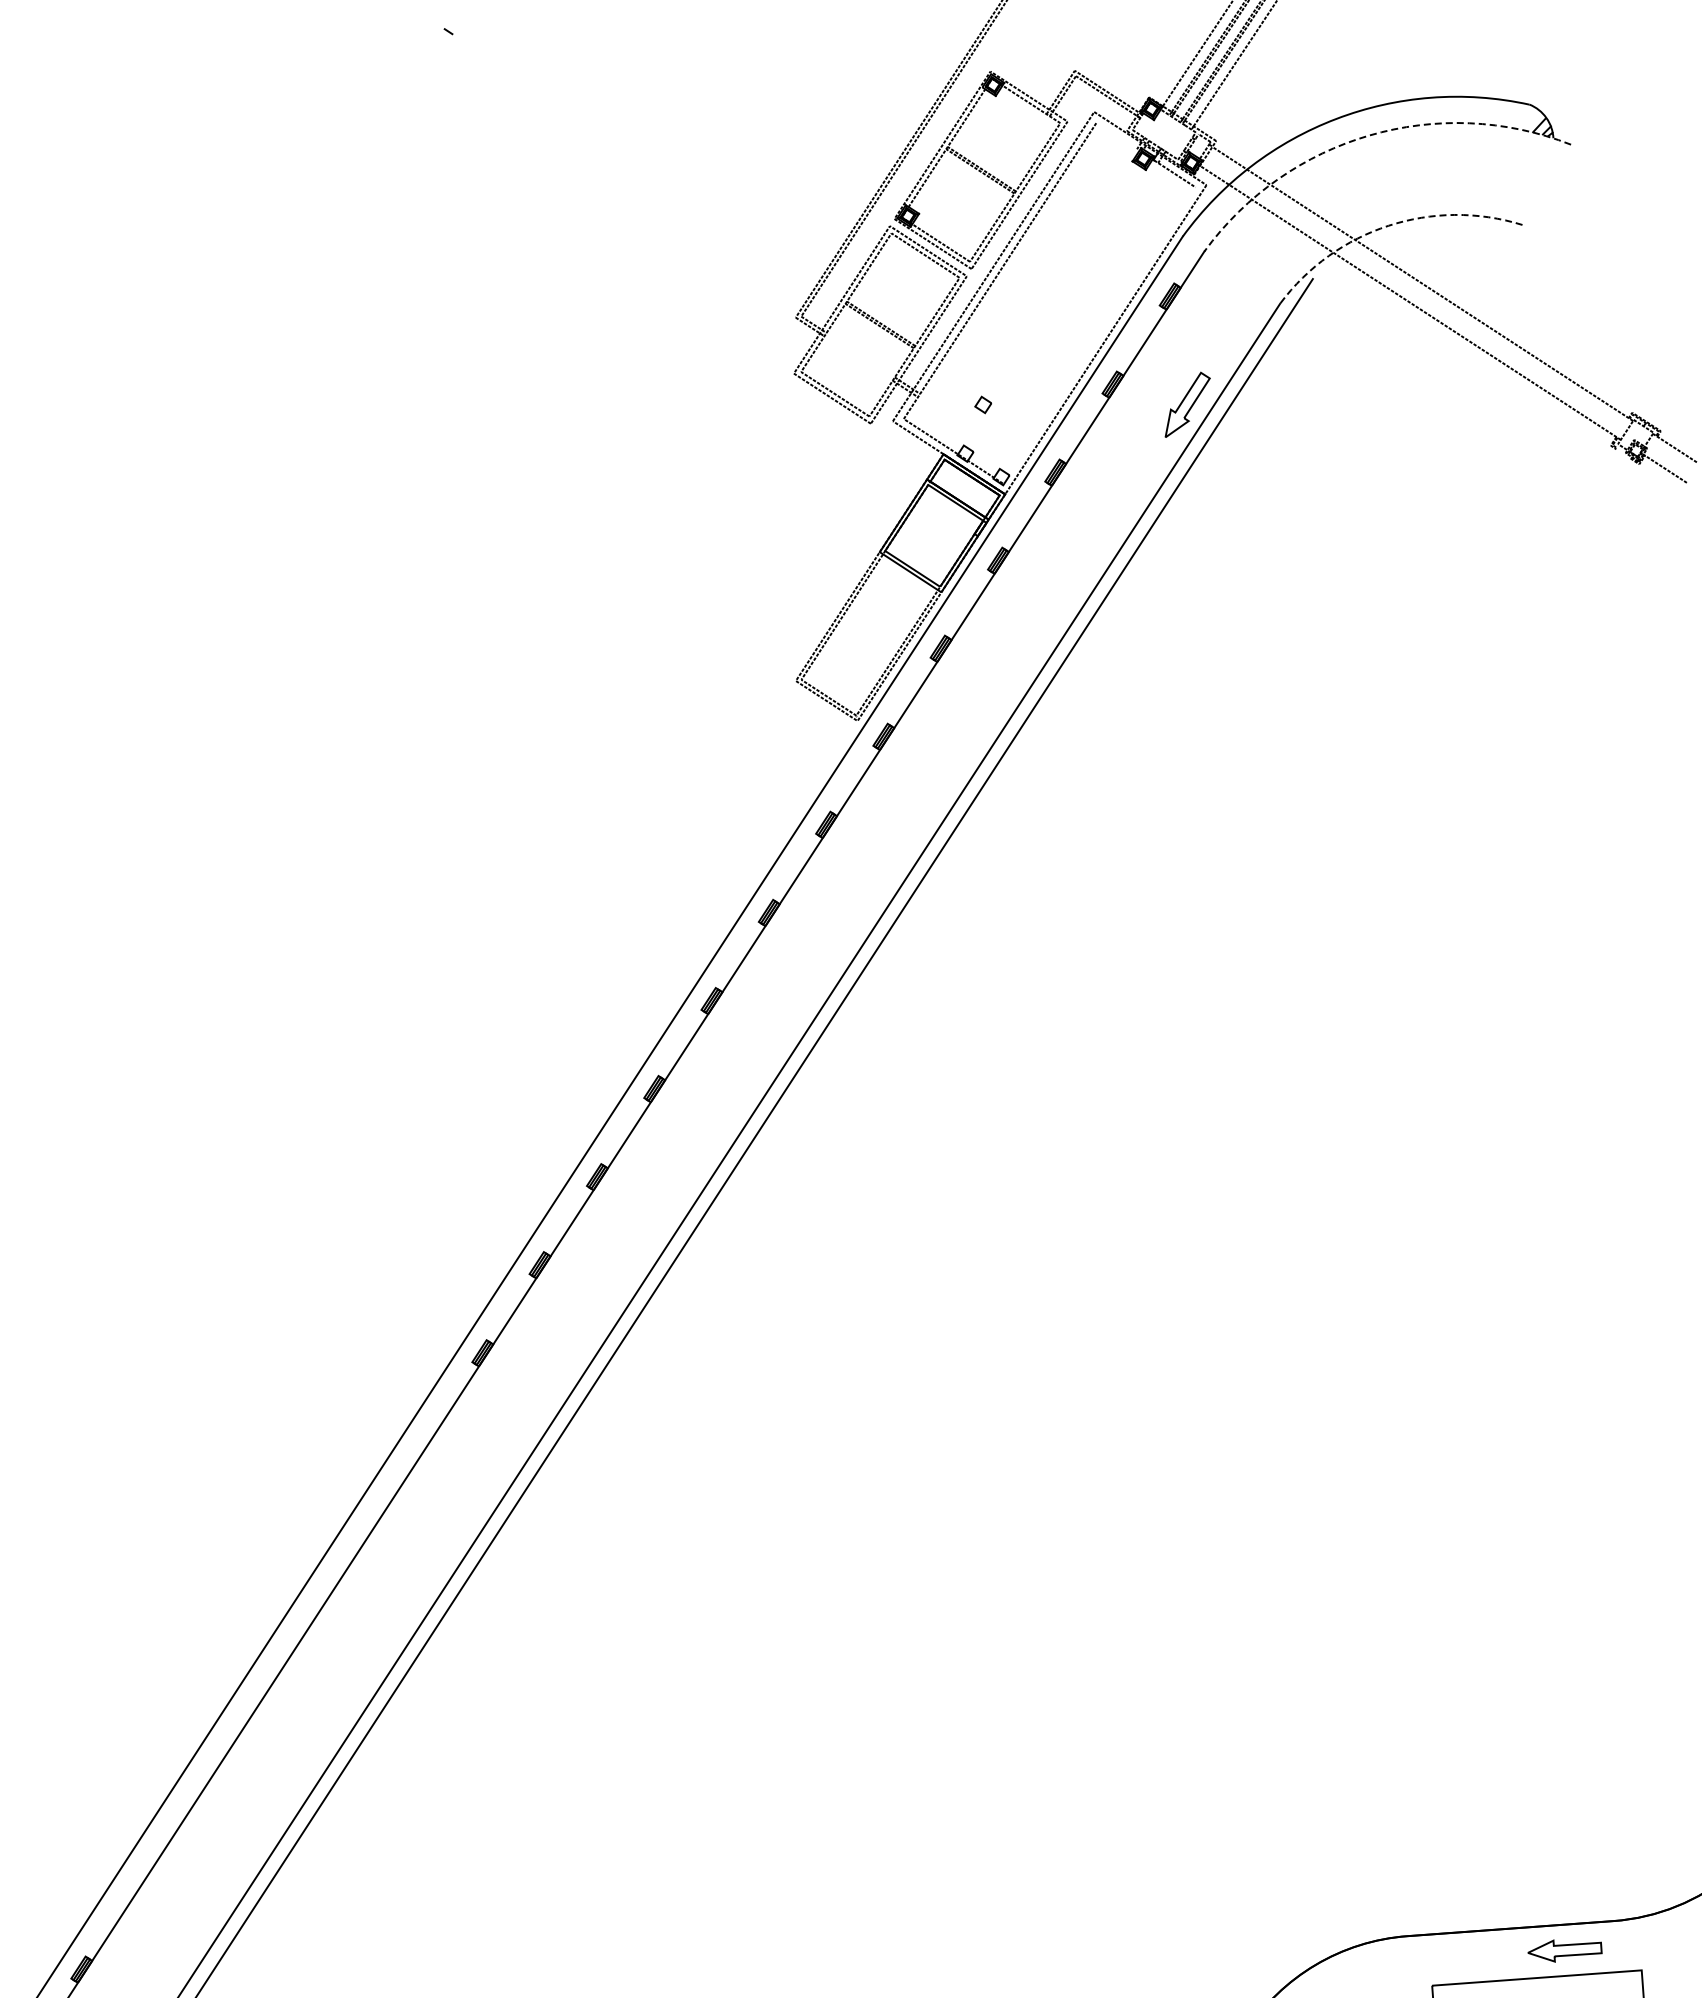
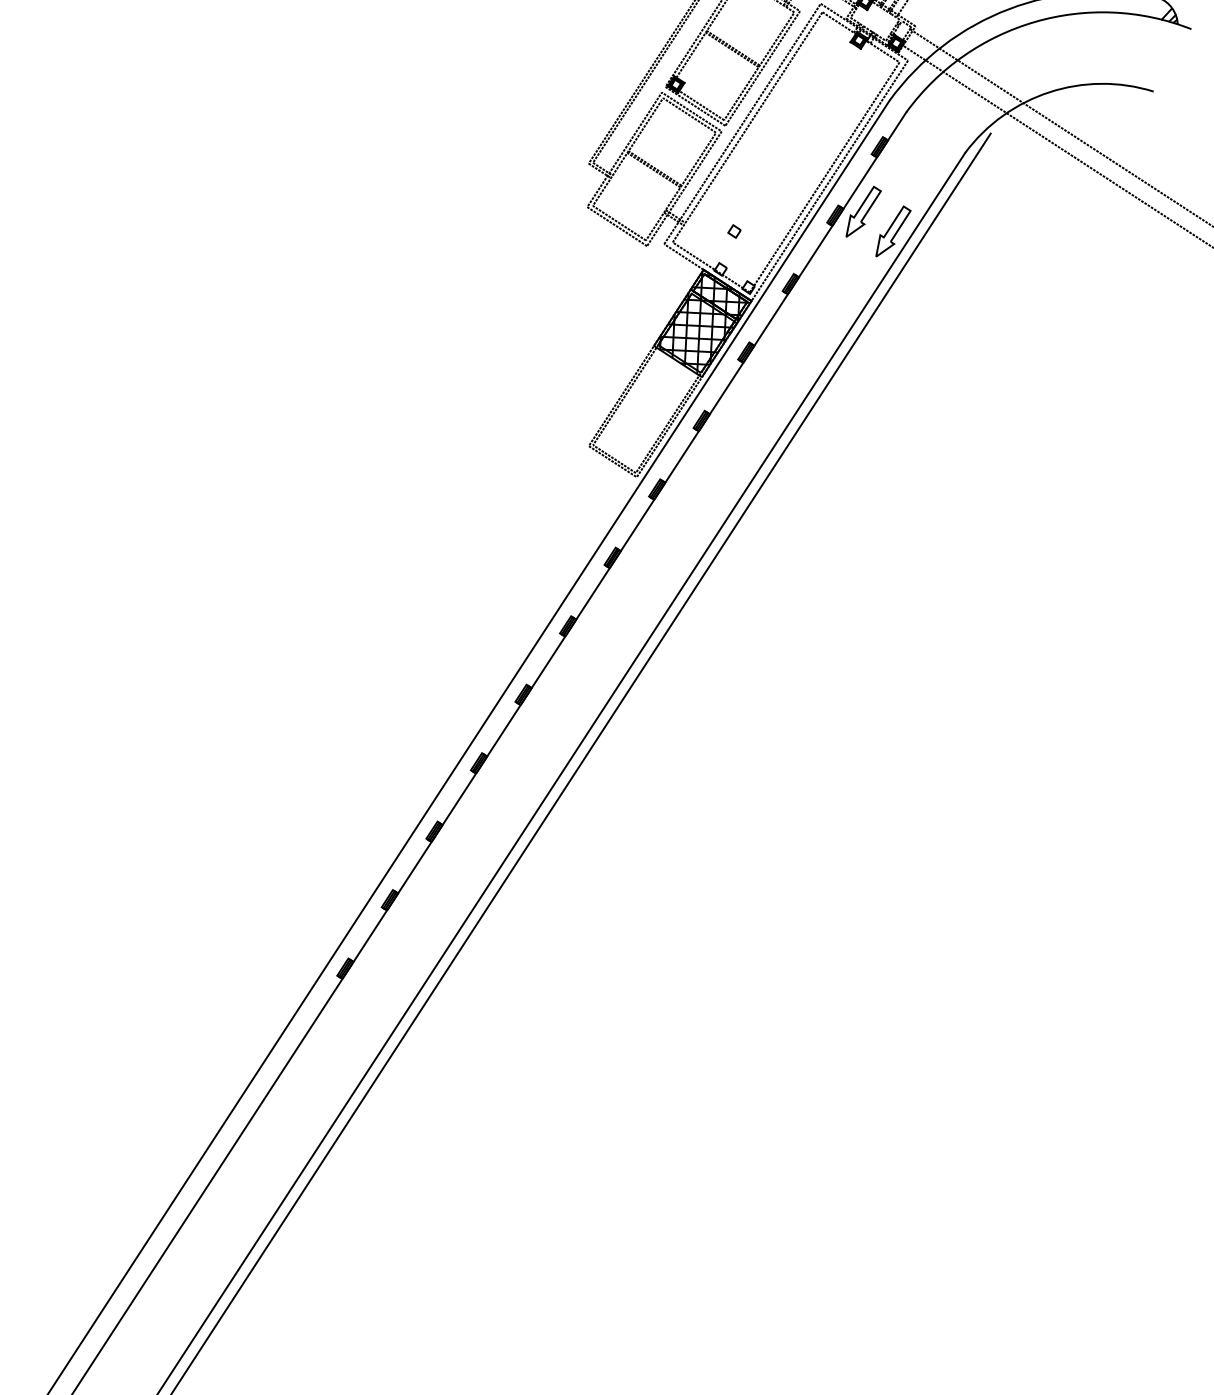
arc: (1369, 135) -> (1034, 22), dashed -> solid
line: (1117, 136) -> (838, 22), added
arc: (1388, 225) -> (1049, 92), dashed -> solid
line: (1098, 335) -> (824, 177), added
part: (1149, 379) -> (863, 211), added
hatch: (944, 522) -> (704, 322), added

